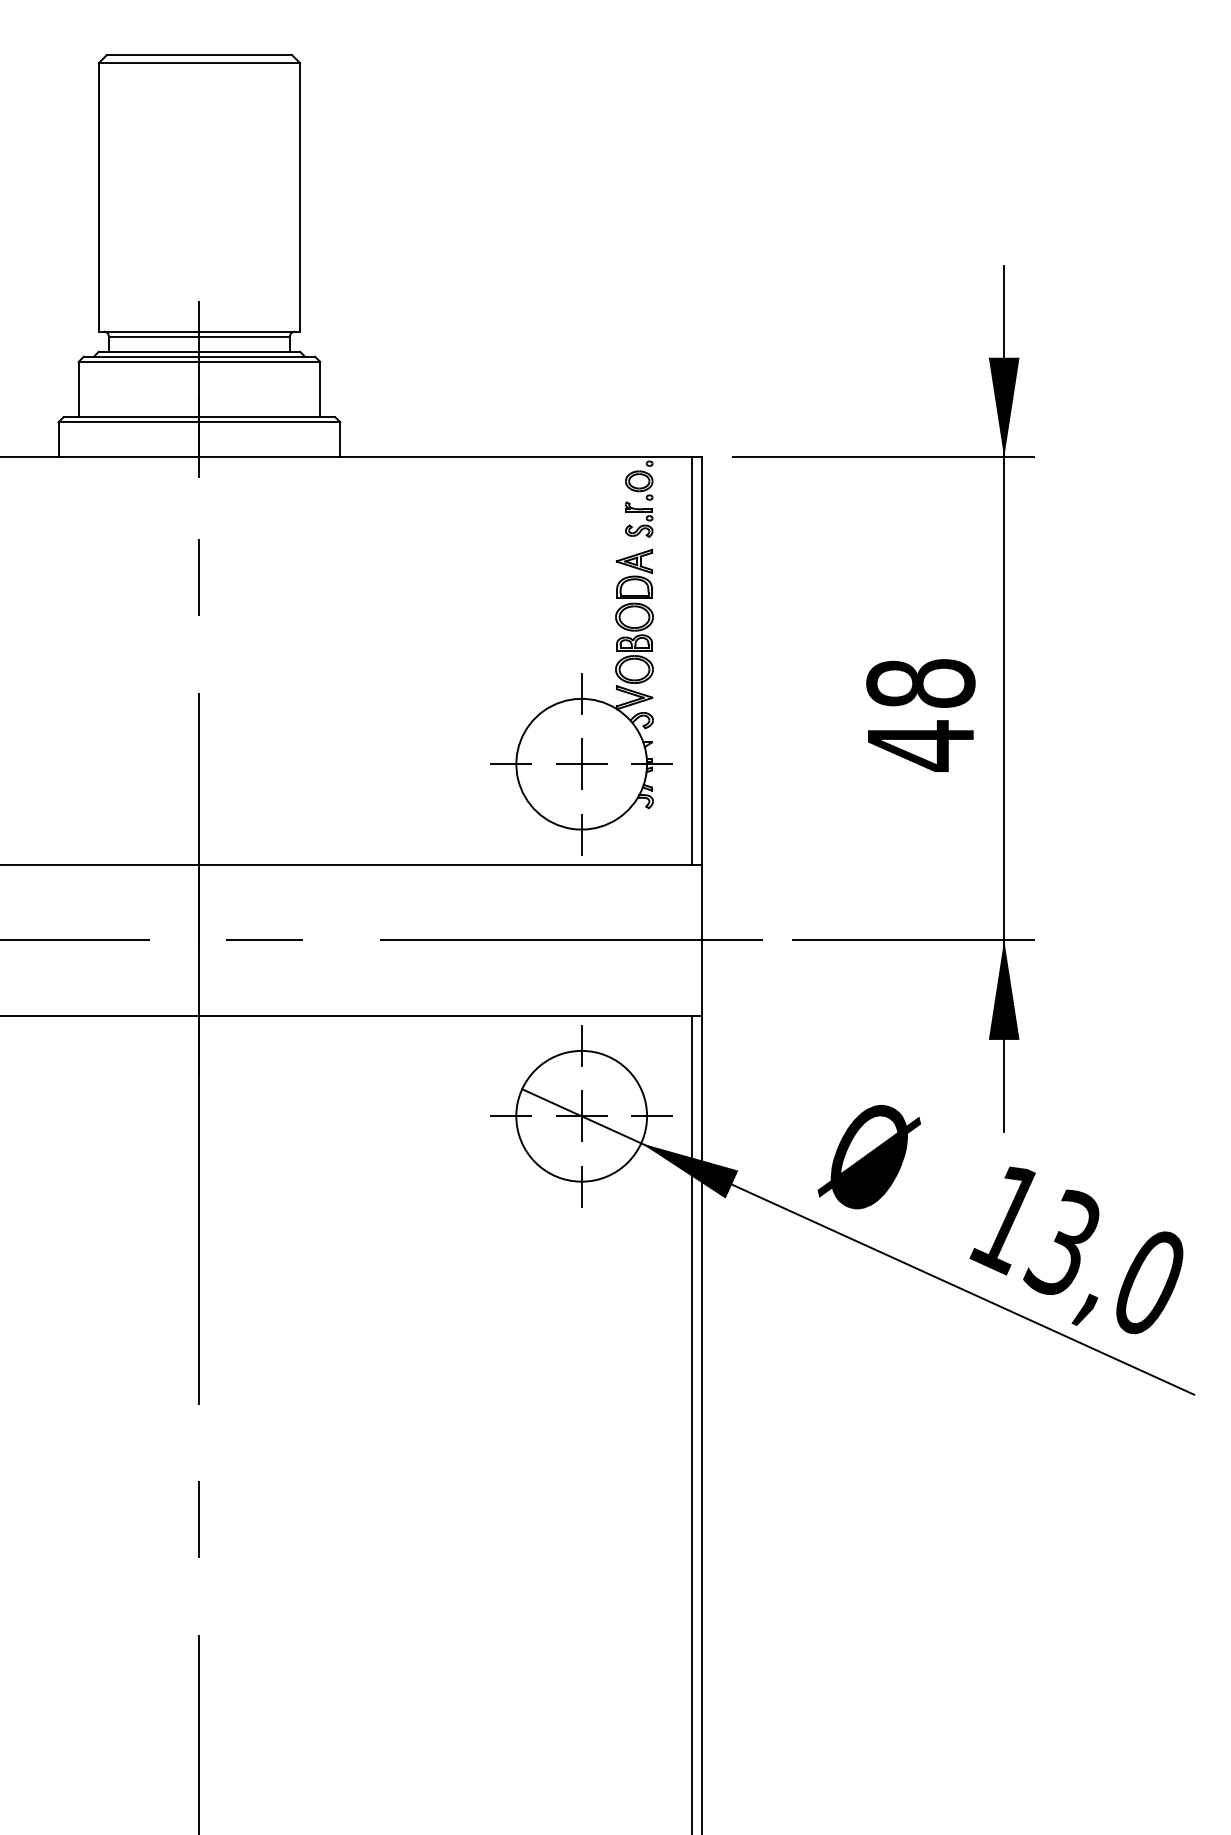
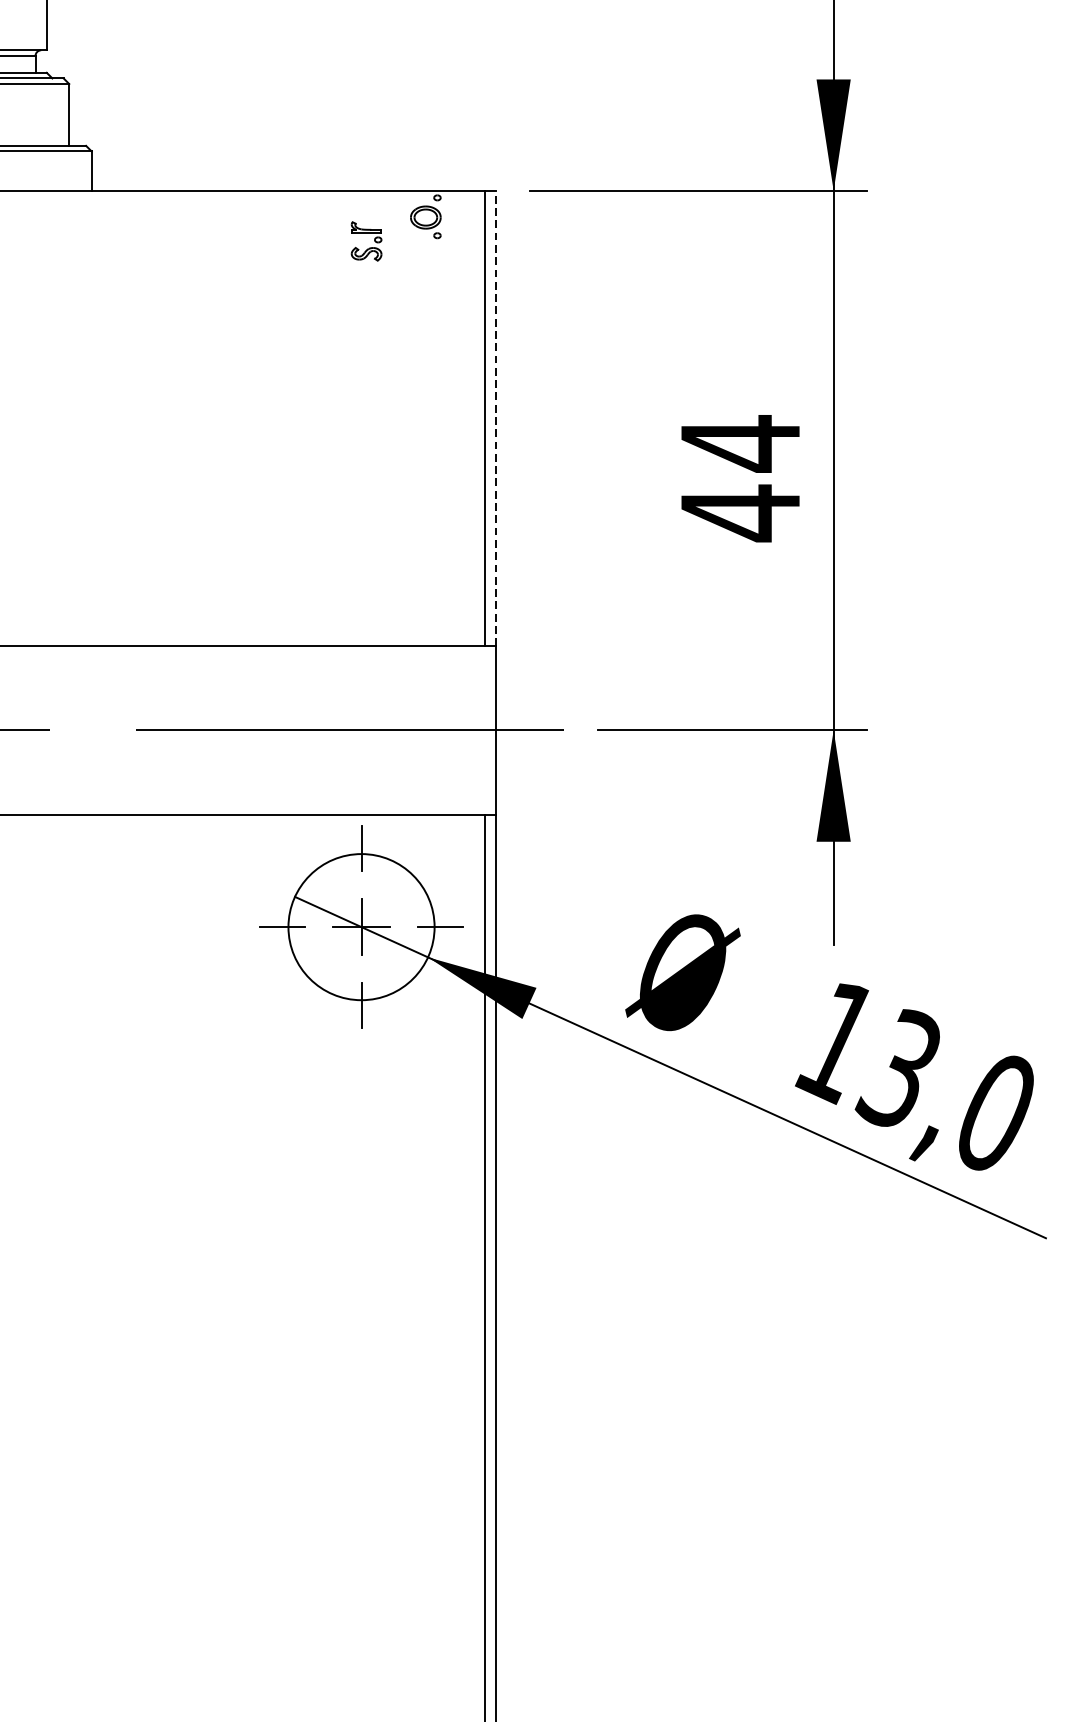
part: (645, 518) -> (373, 240), moved
line: (702, 661) -> (496, 418), solid -> dashed
text: (920, 683) -> (740, 443), 48 -> 44
part: (581, 702) -> (361, 464), removed

